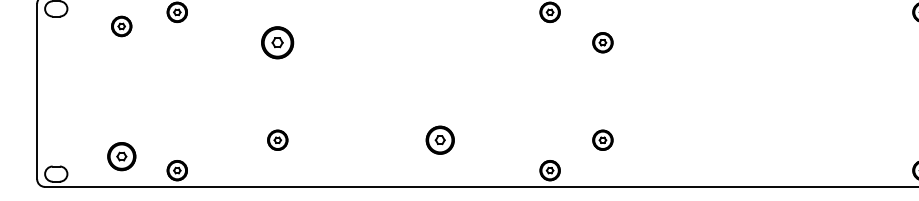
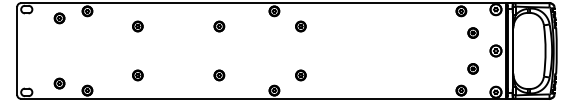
part: (277, 42) -> (137, 26), size x0.62
part: (440, 42) -> (219, 26), added
part: (440, 140) -> (219, 75), size x0.71
part: (121, 156) -> (59, 83), size x0.71

